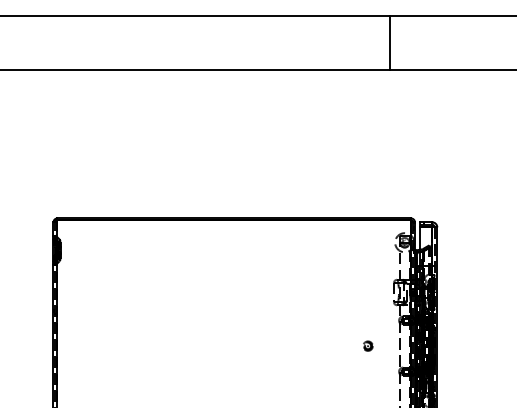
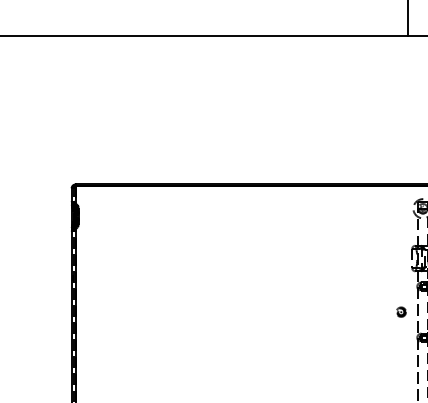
part: (368, 345) -> (401, 311), moved

